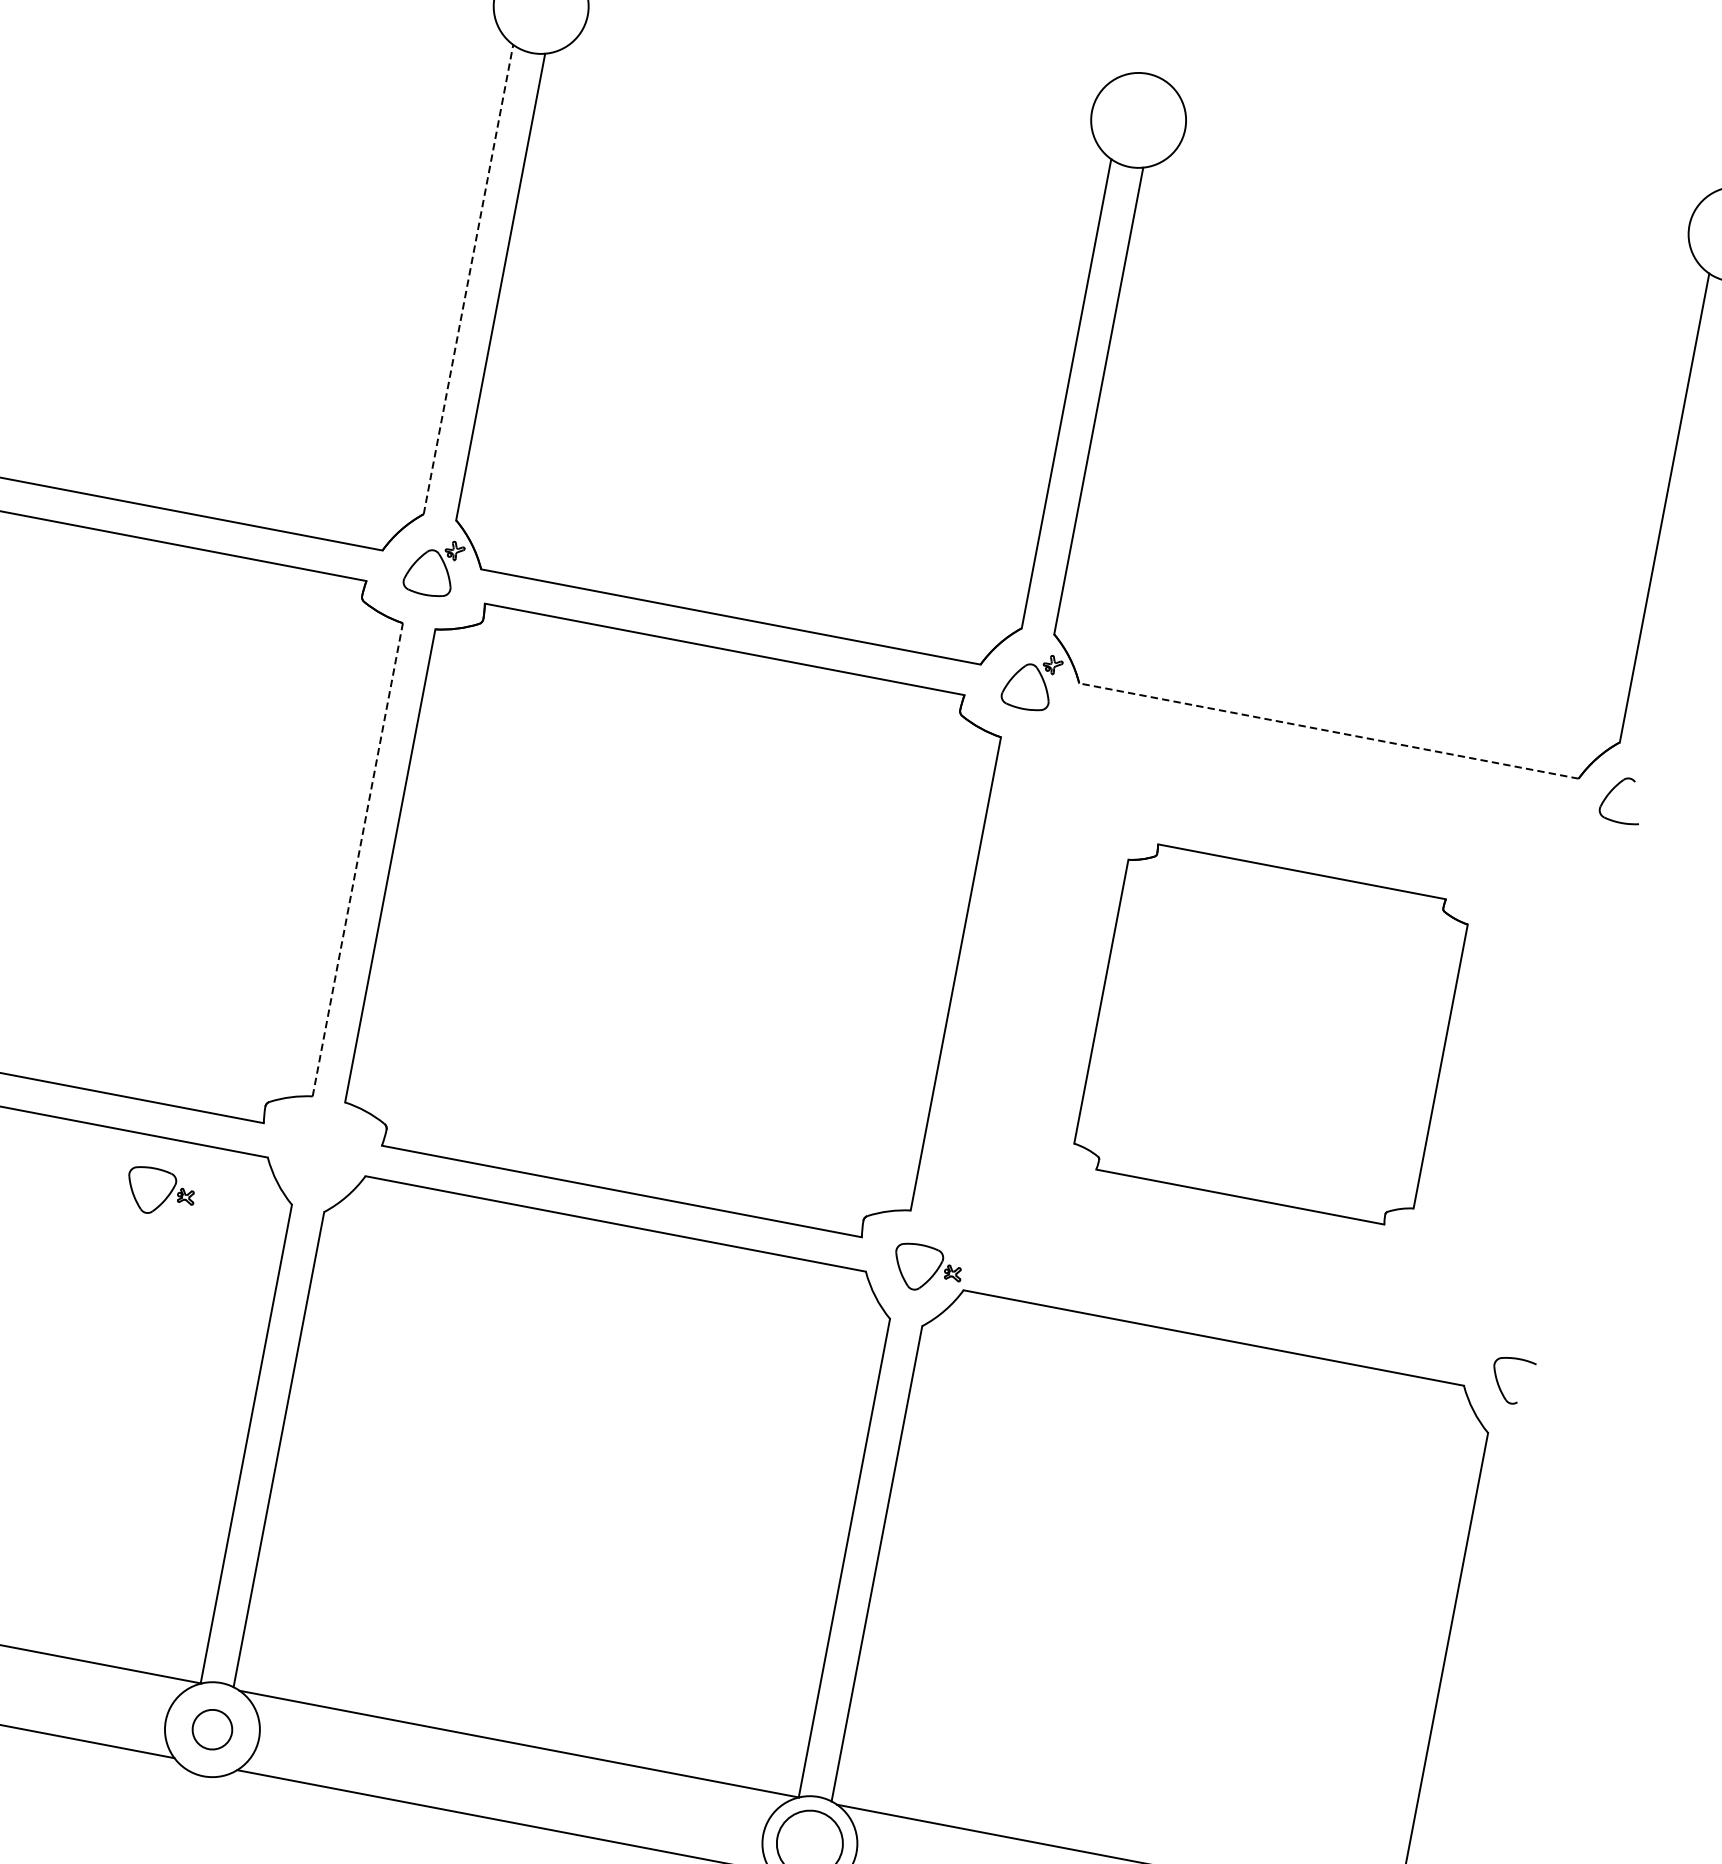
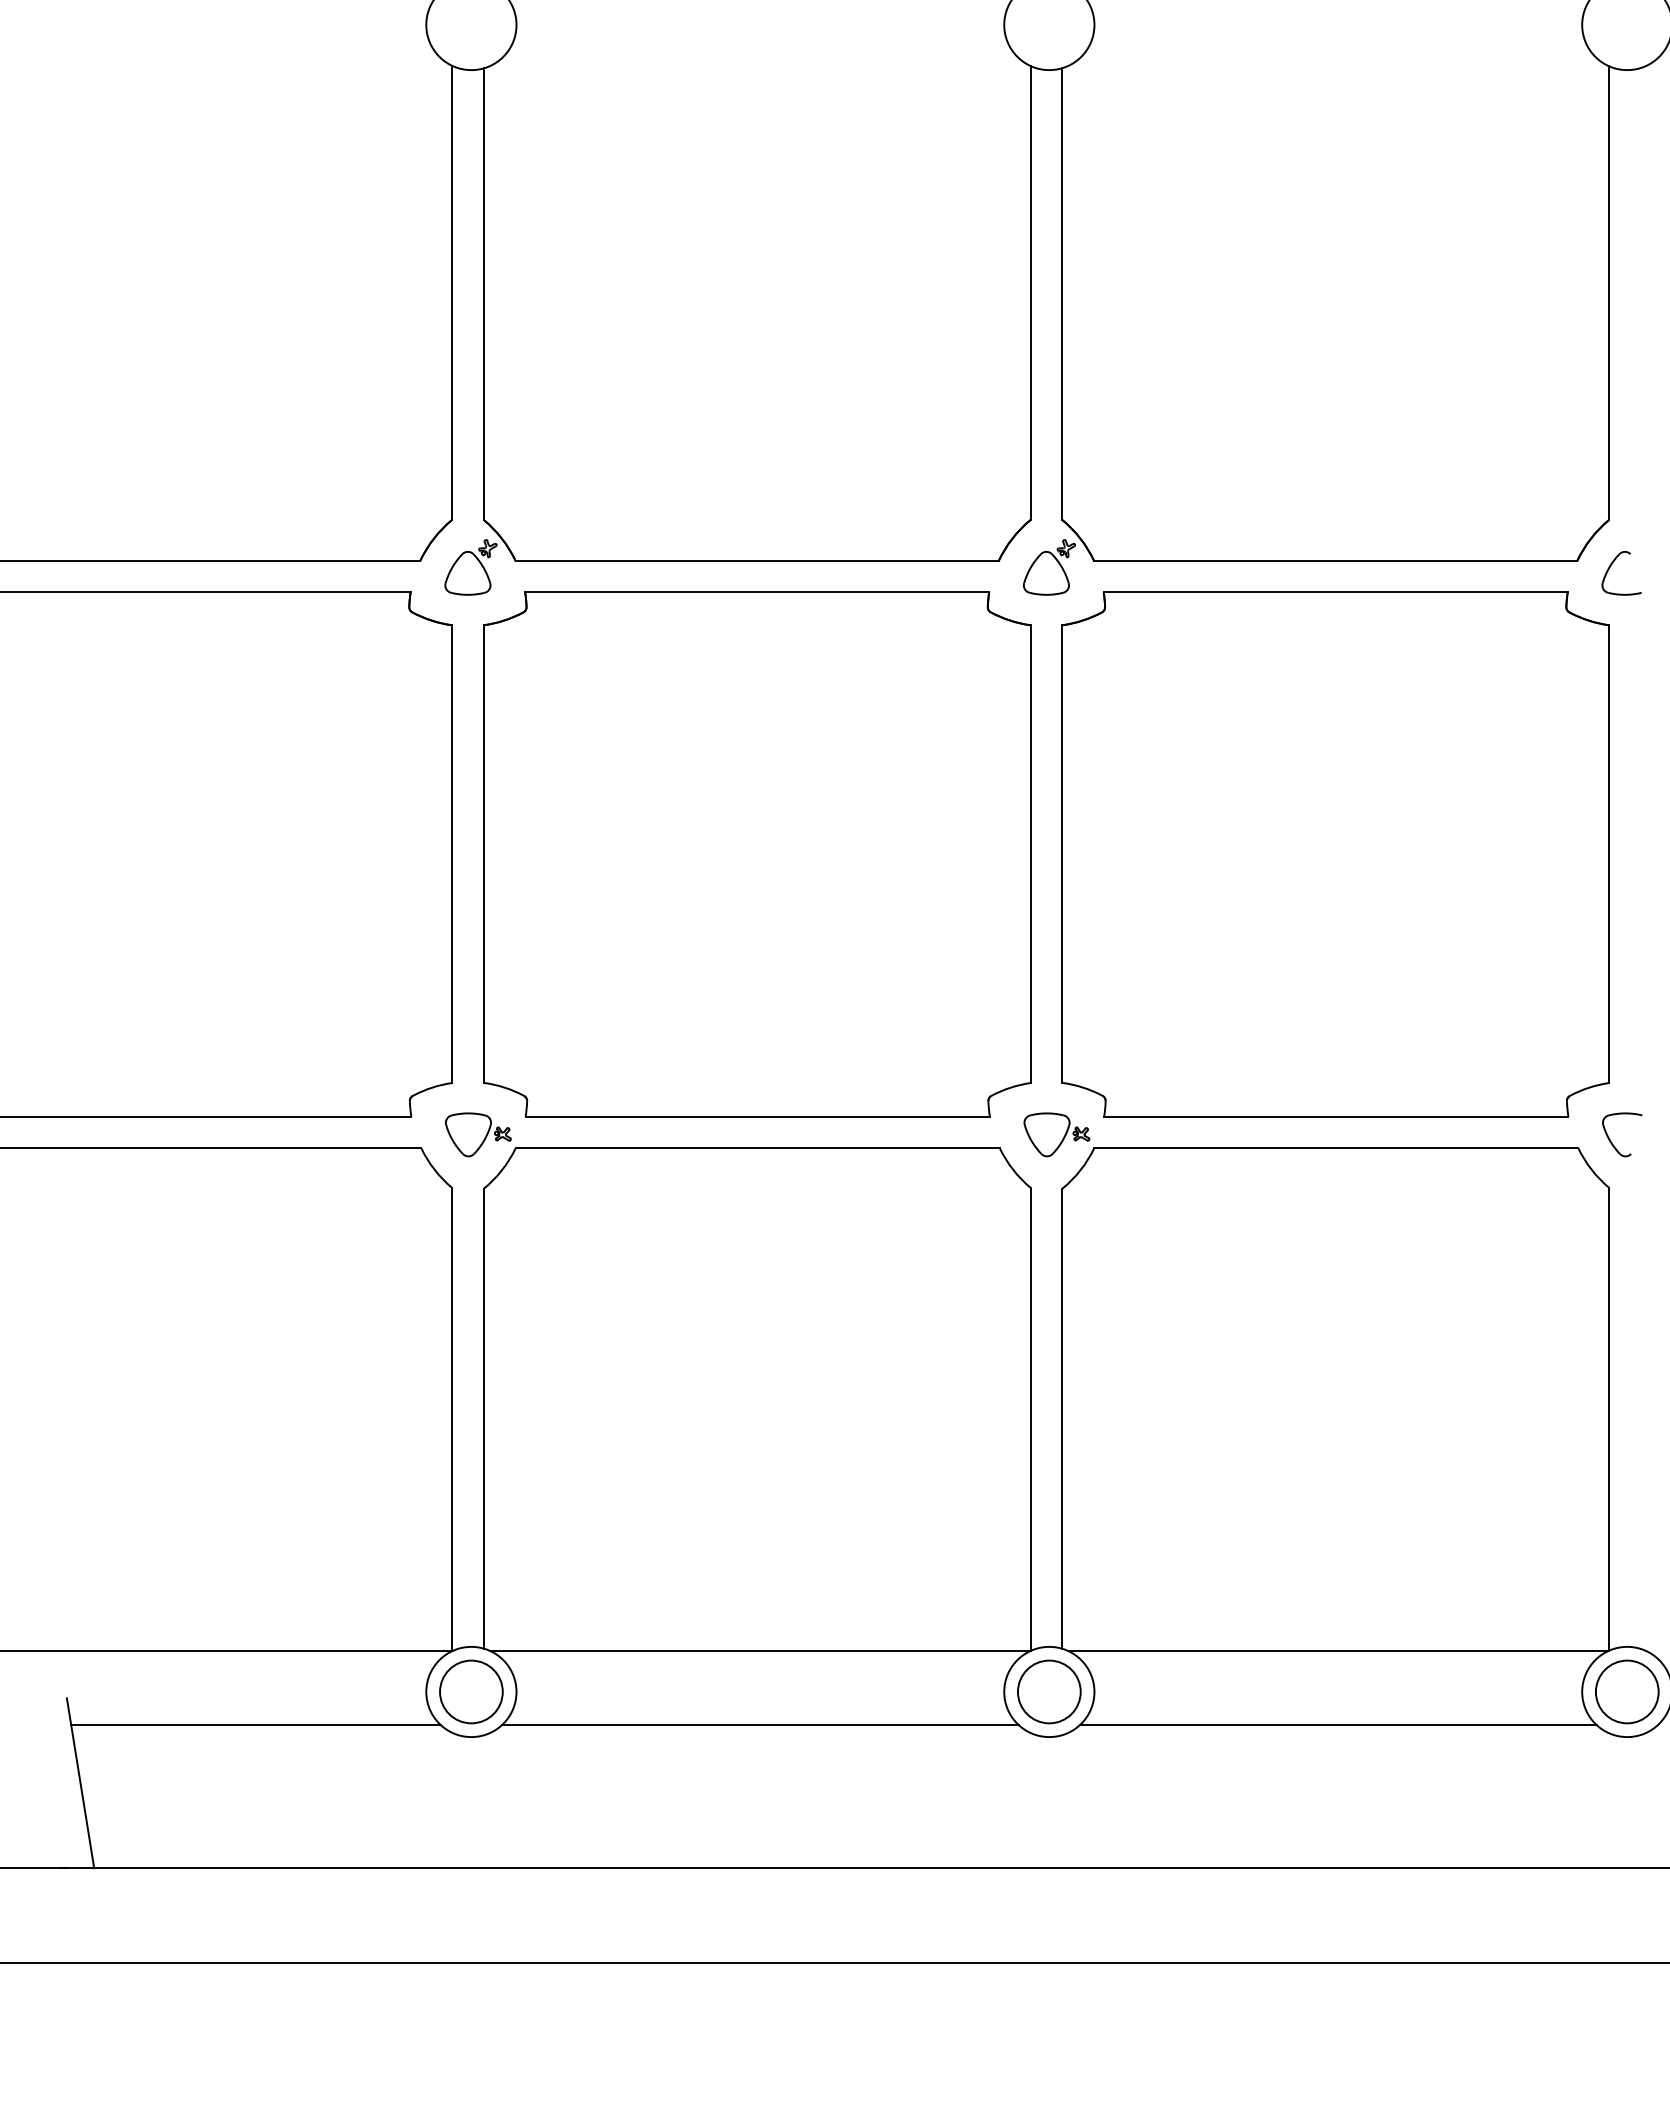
line: (468, 279) -> (452, 292), dashed -> solid
line: (1328, 731) -> (1335, 561), dashed -> solid
line: (358, 860) -> (452, 854), dashed -> solid
part: (1270, 1034) -> (1335, 854), size x1.67
part: (160, 1192) -> (478, 1134), moved
circle: (212, 1729) -> (471, 1691), size x1.67

